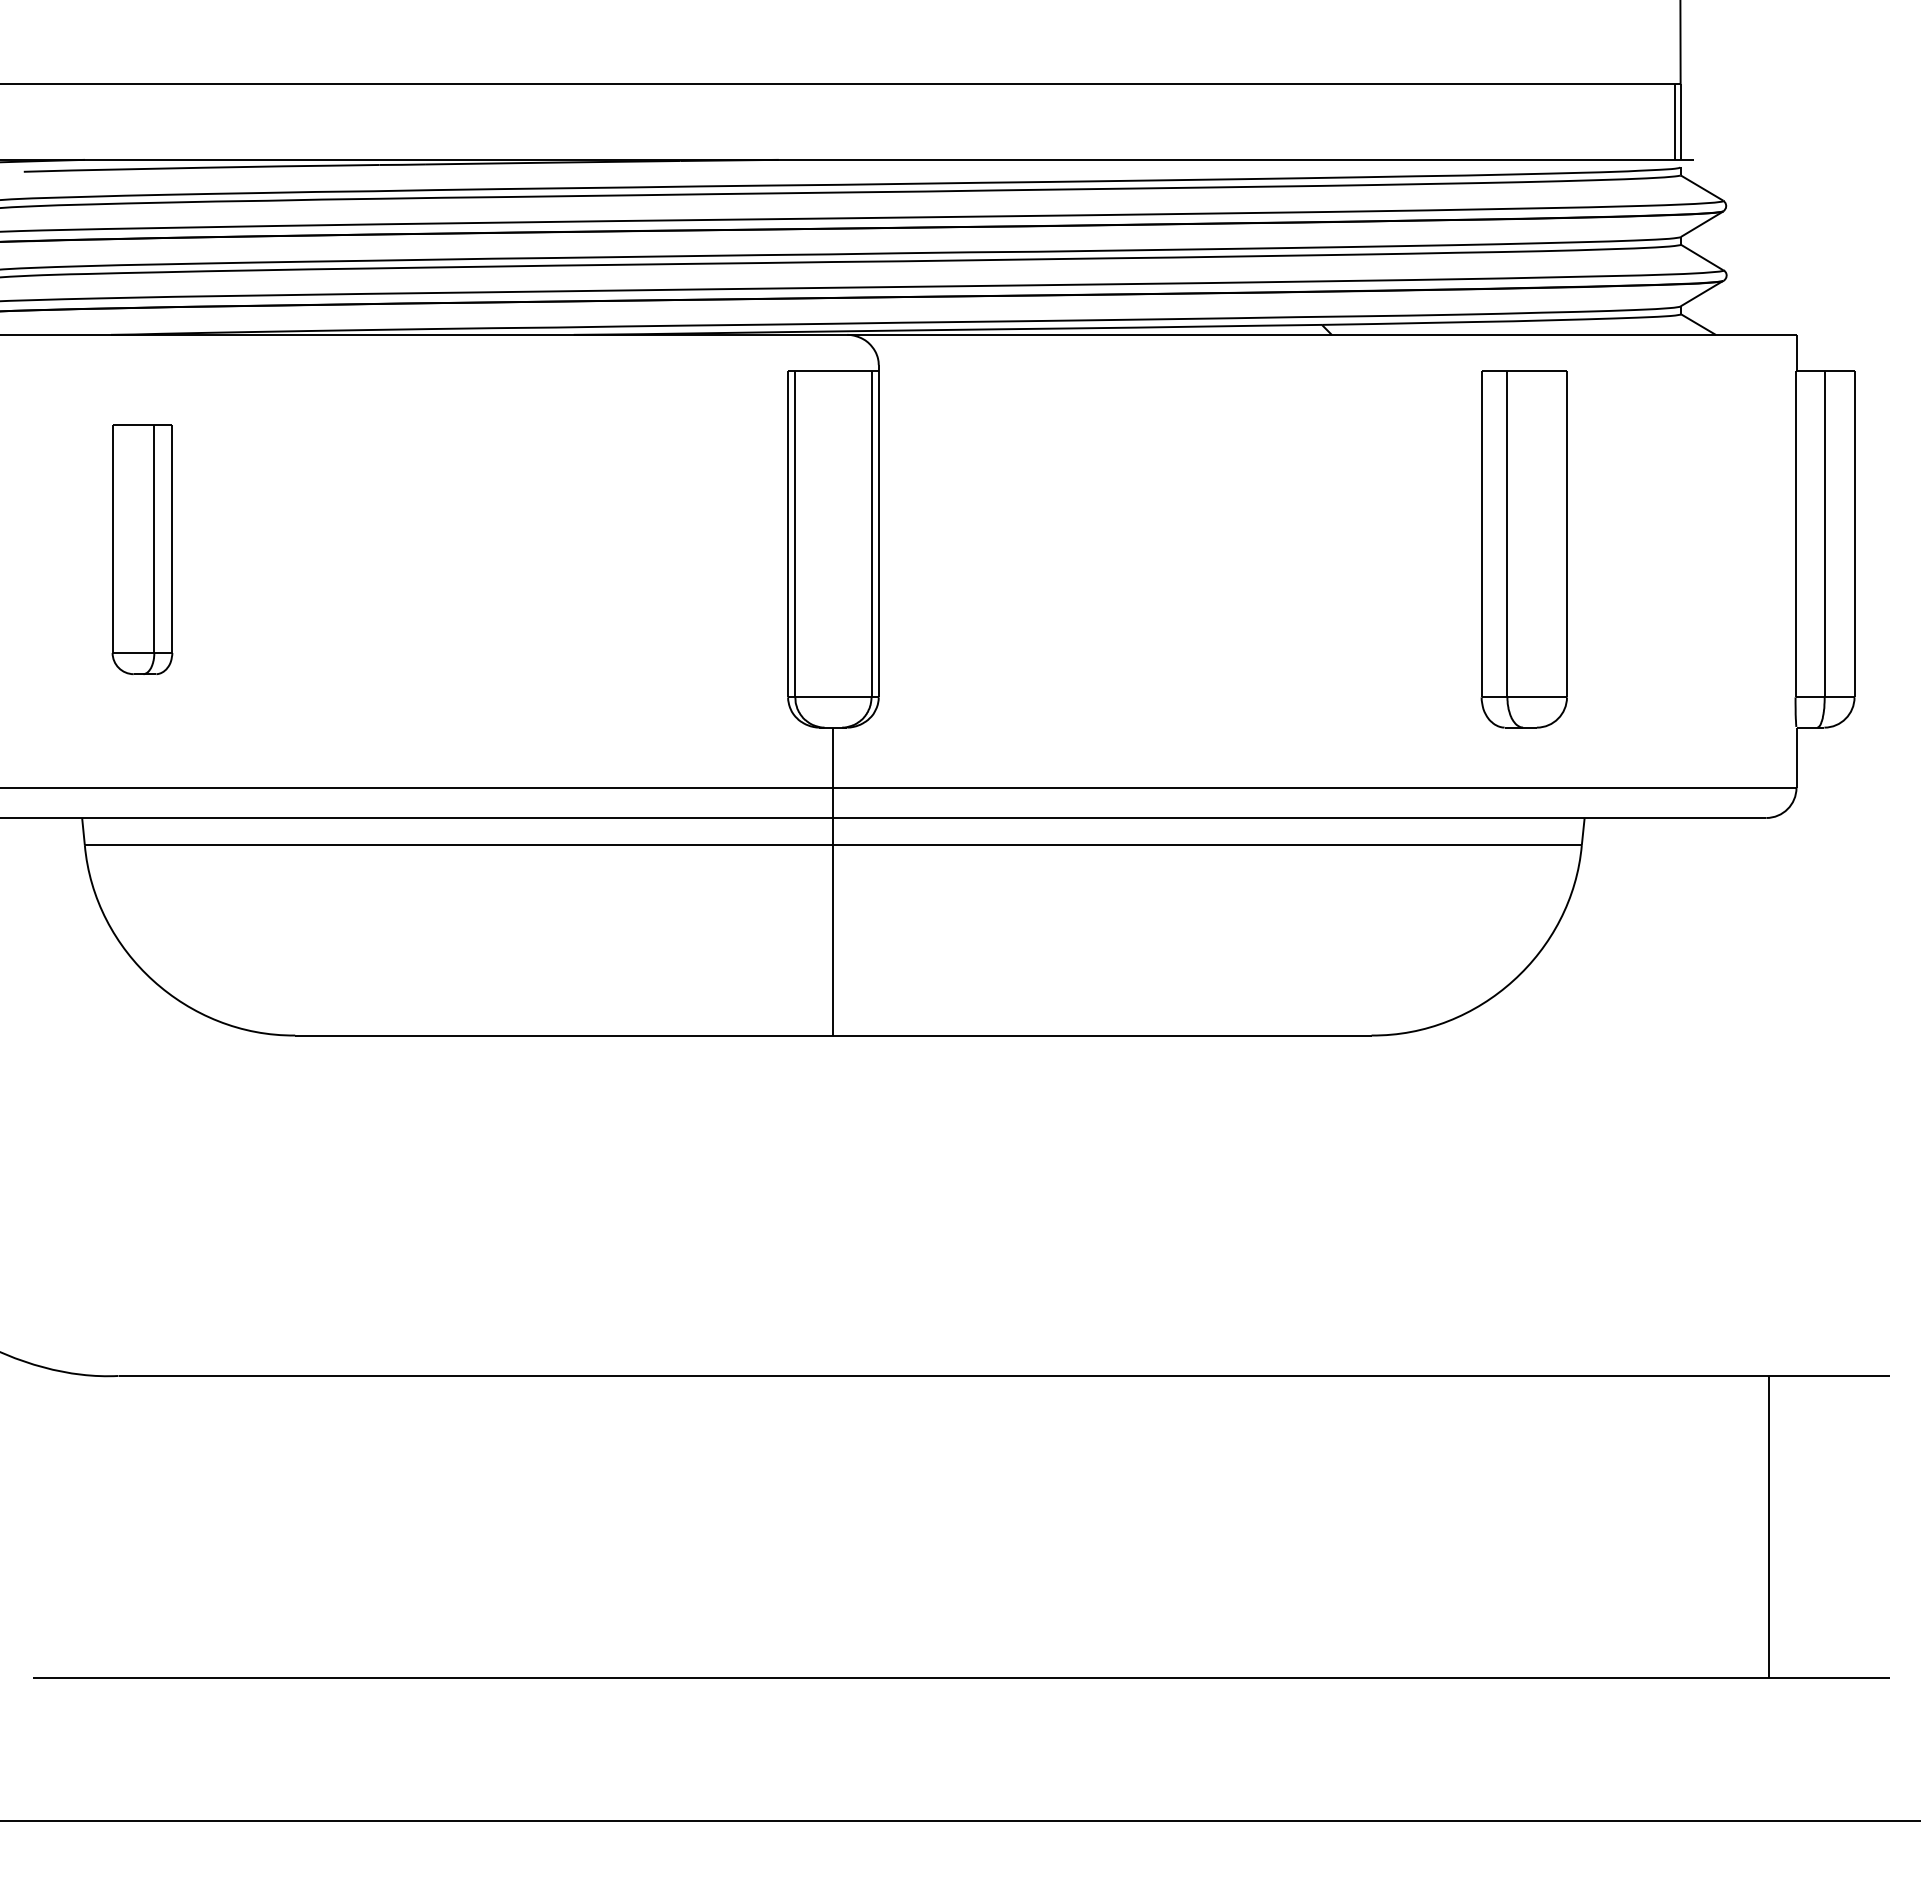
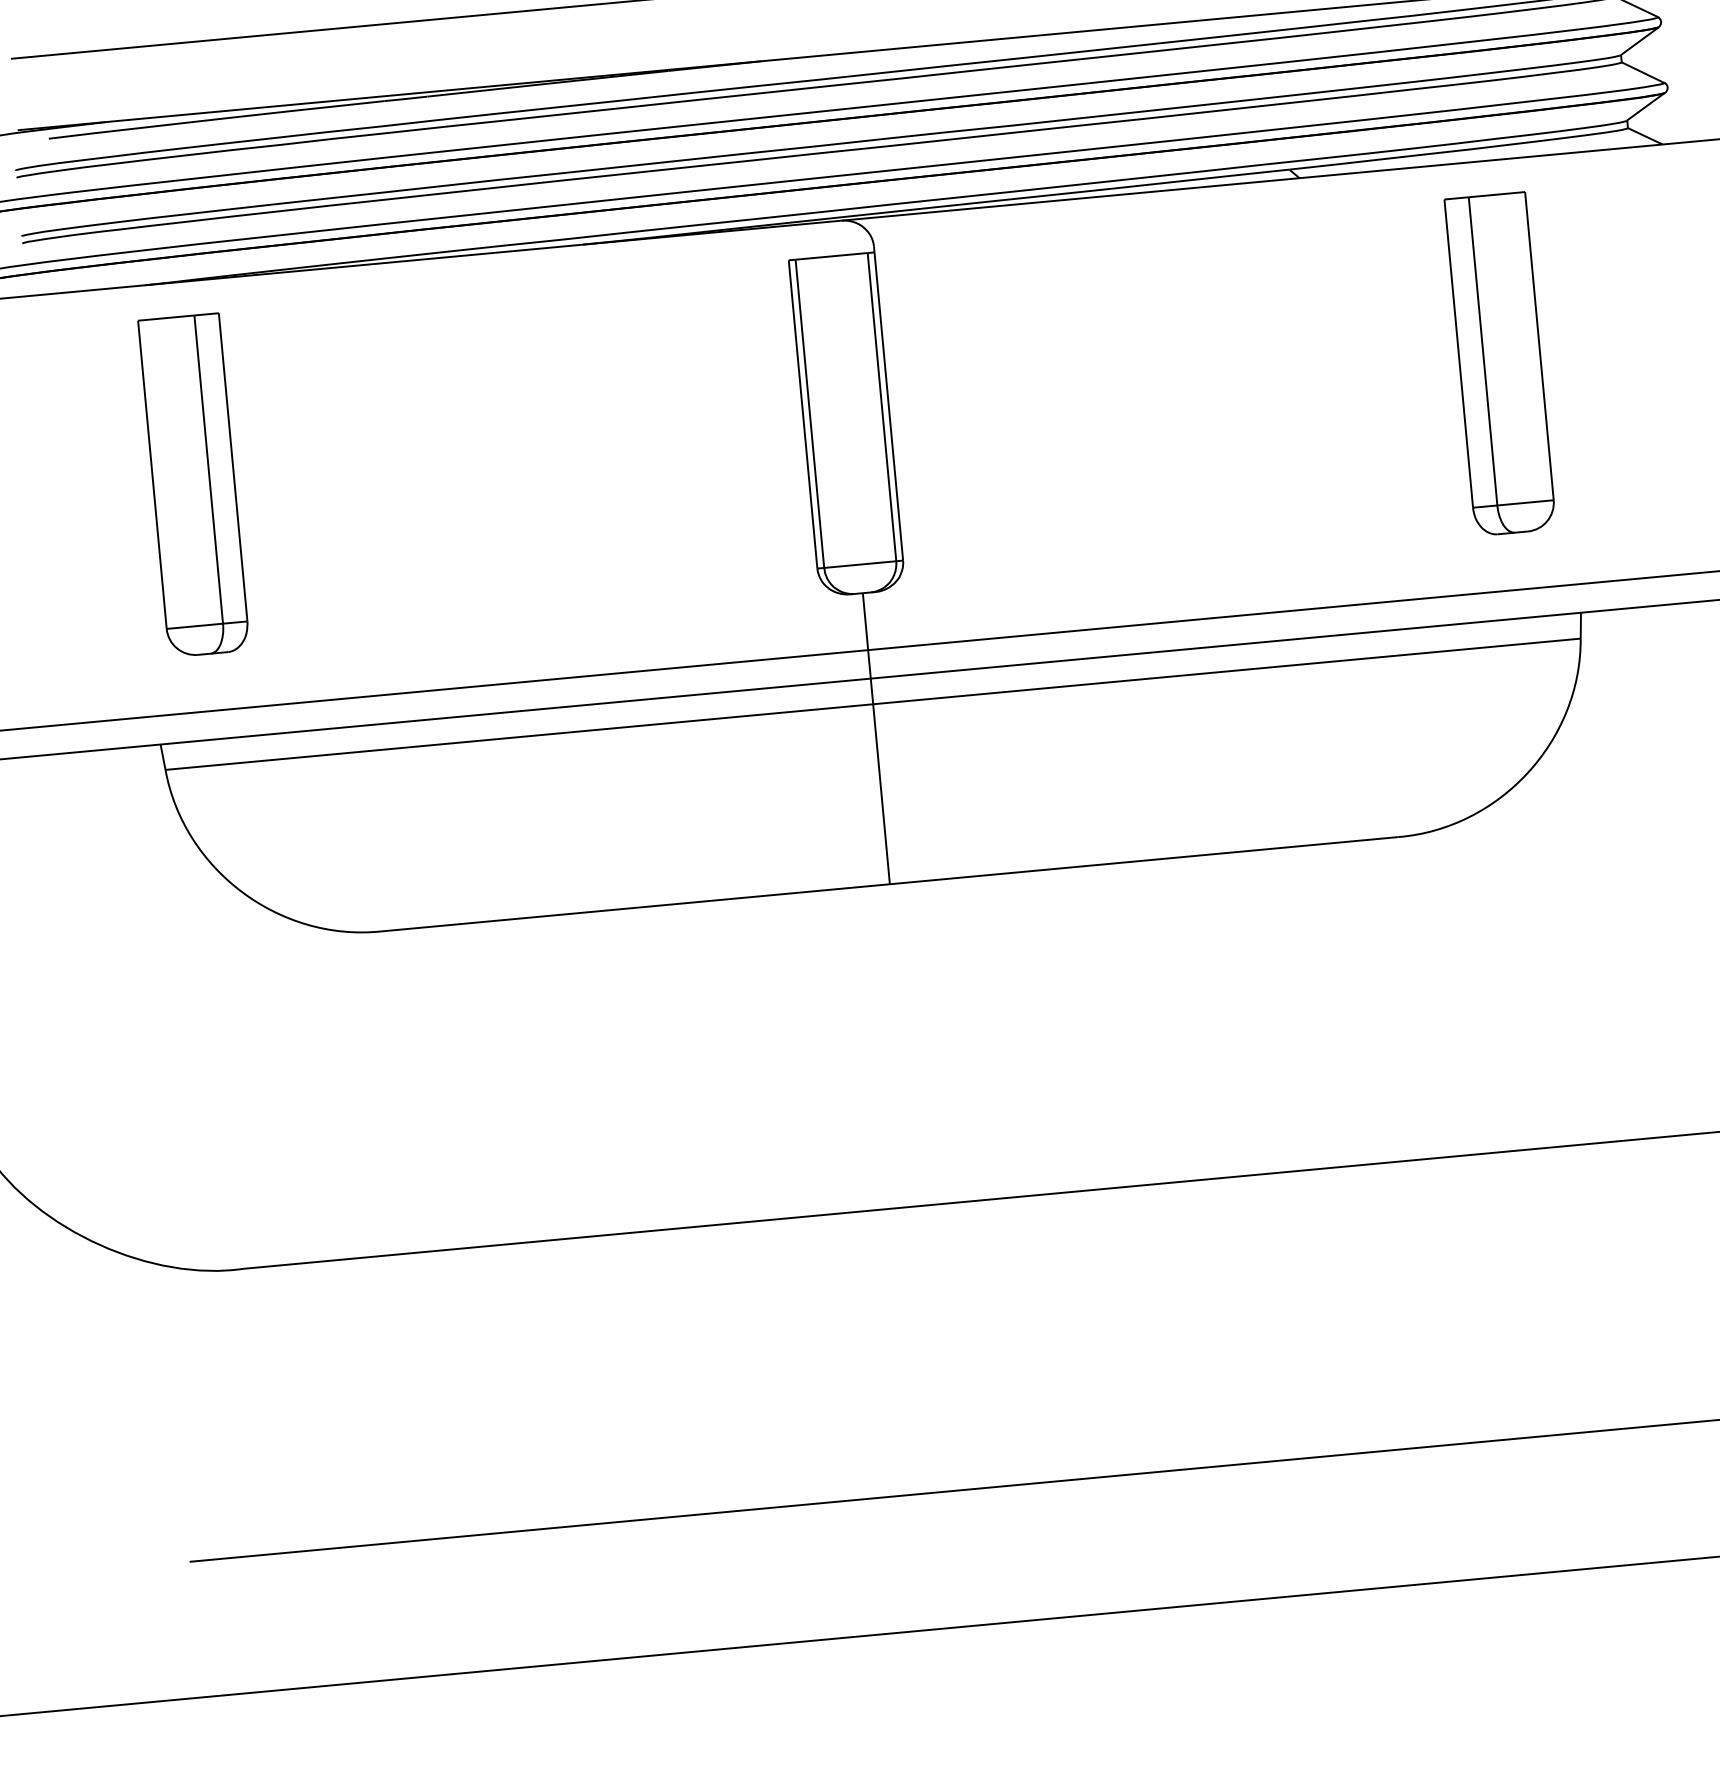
part: (142, 549) -> (194, 485), size x1.43

